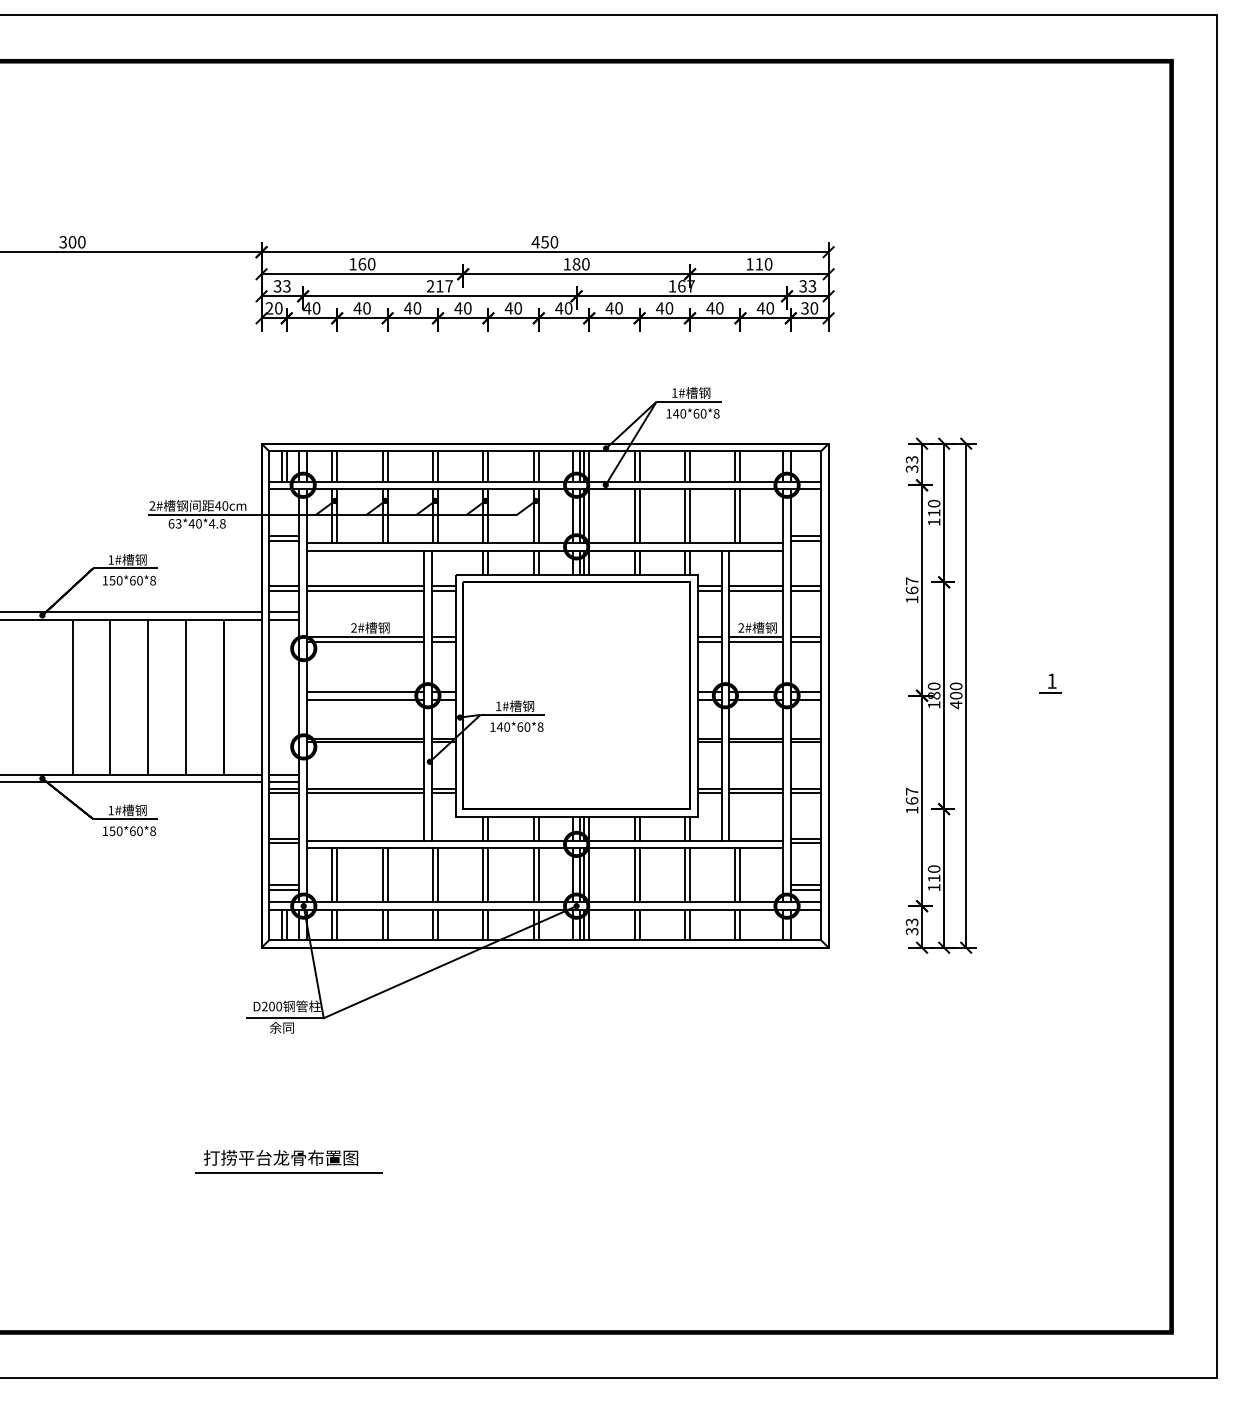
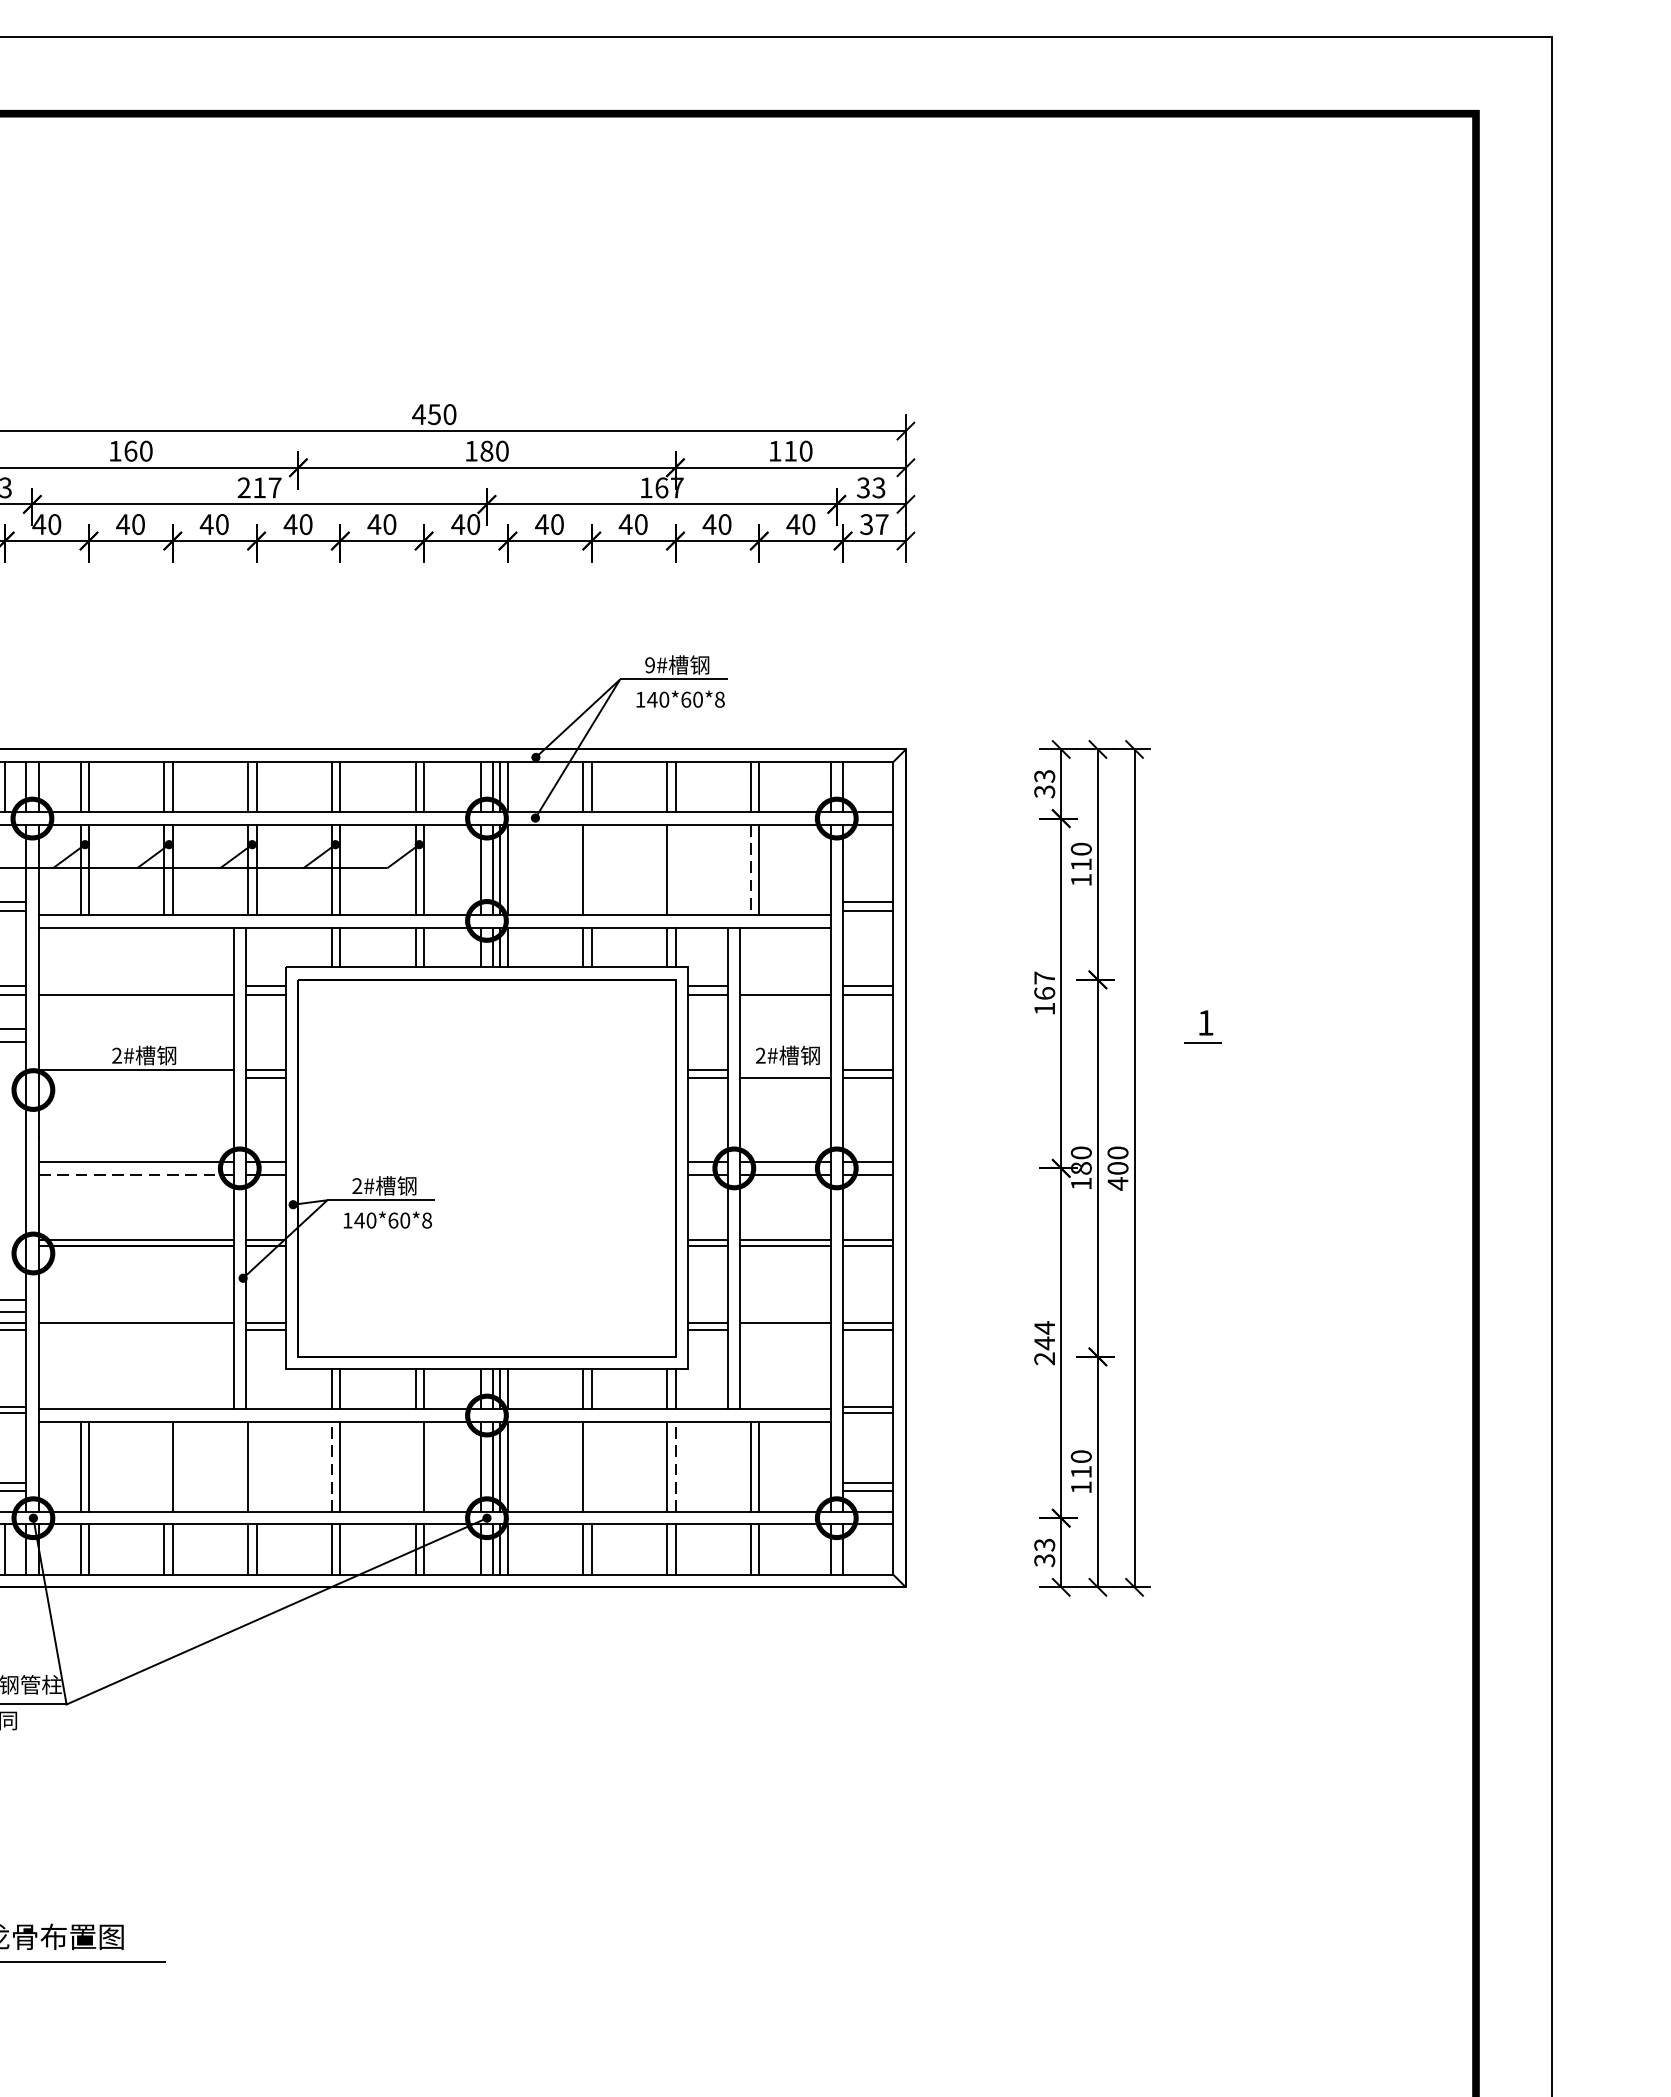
text: (814, 308) -> (882, 524), 30 -> 37
text: (674, 392) -> (649, 664), 1# -> 9#
line: (639, 516) -> (591, 870), removed
line: (690, 516) -> (676, 870), removed
line: (735, 516) -> (751, 870), solid -> dashed
line: (365, 586) -> (136, 986), removed
line: (756, 586) -> (785, 986), removed
line: (756, 636) -> (785, 1069), removed
line: (365, 641) -> (136, 1078), removed
part: (1050, 683) -> (1203, 1026), moved
line: (365, 699) -> (136, 1174), solid -> dashed
text: (498, 705) -> (357, 1184), 1# -> 2#
line: (365, 792) -> (136, 1329), removed
line: (756, 792) -> (785, 1329), removed
text: (911, 800) -> (1043, 1342), 167 -> 244
line: (483, 874) -> (332, 1465), solid -> dashed
line: (690, 874) -> (676, 1465), solid -> dashed
line: (382, 875) -> (164, 1467), removed
line: (438, 875) -> (257, 1467), removed
line: (533, 875) -> (415, 1467), removed
line: (639, 875) -> (591, 1467), removed

